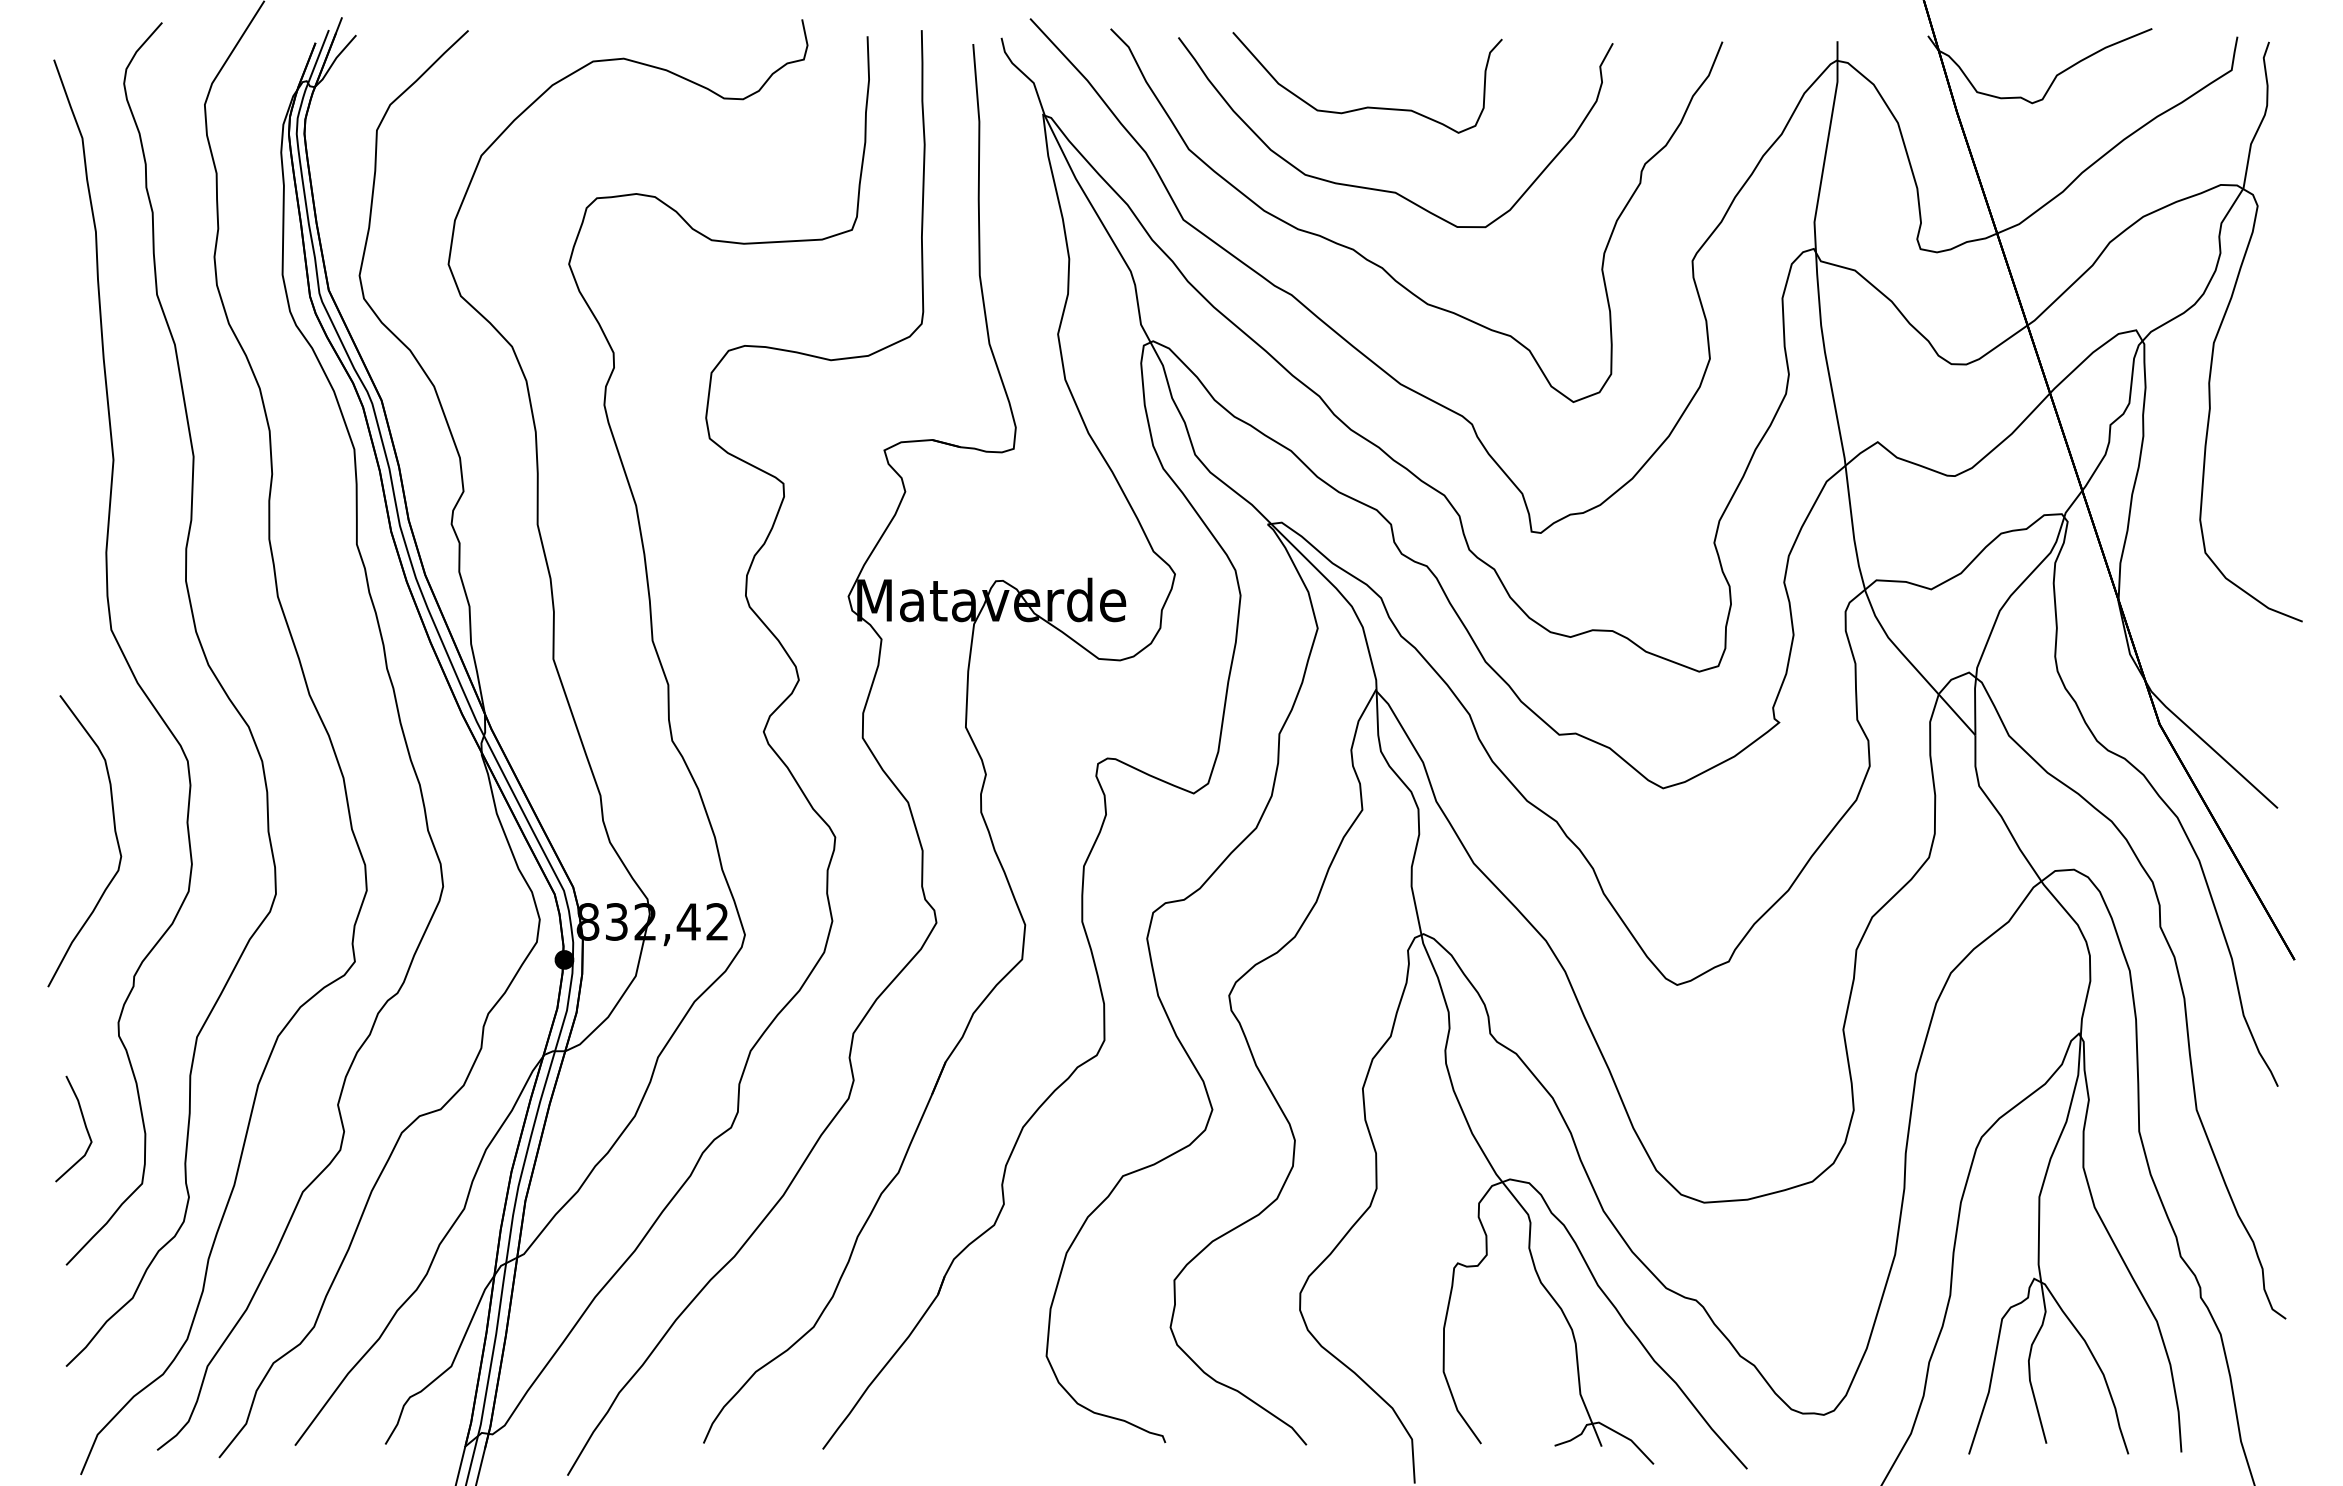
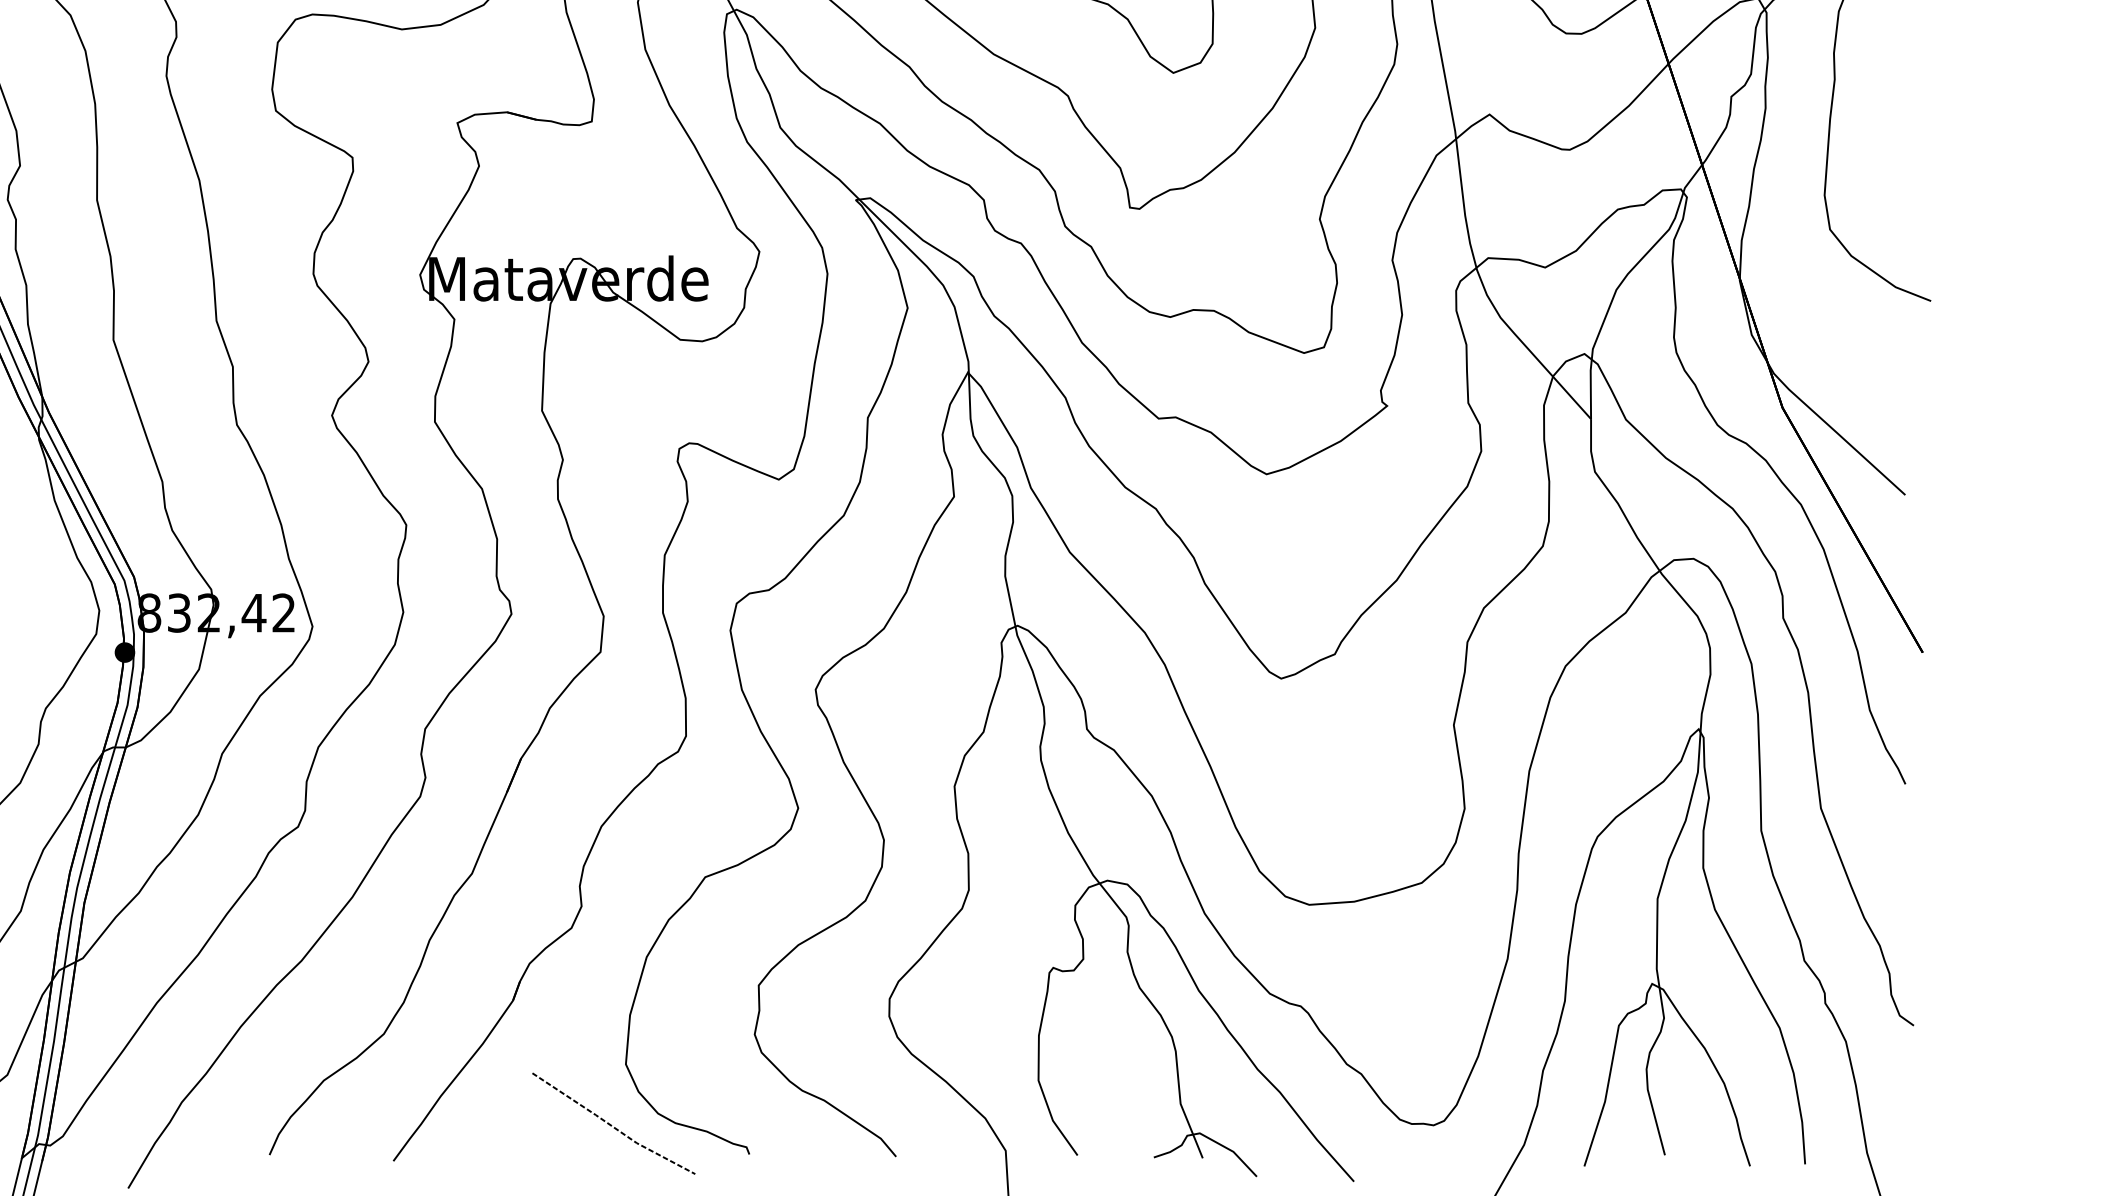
line: (1033, 1414) -> (612, 1124), added

